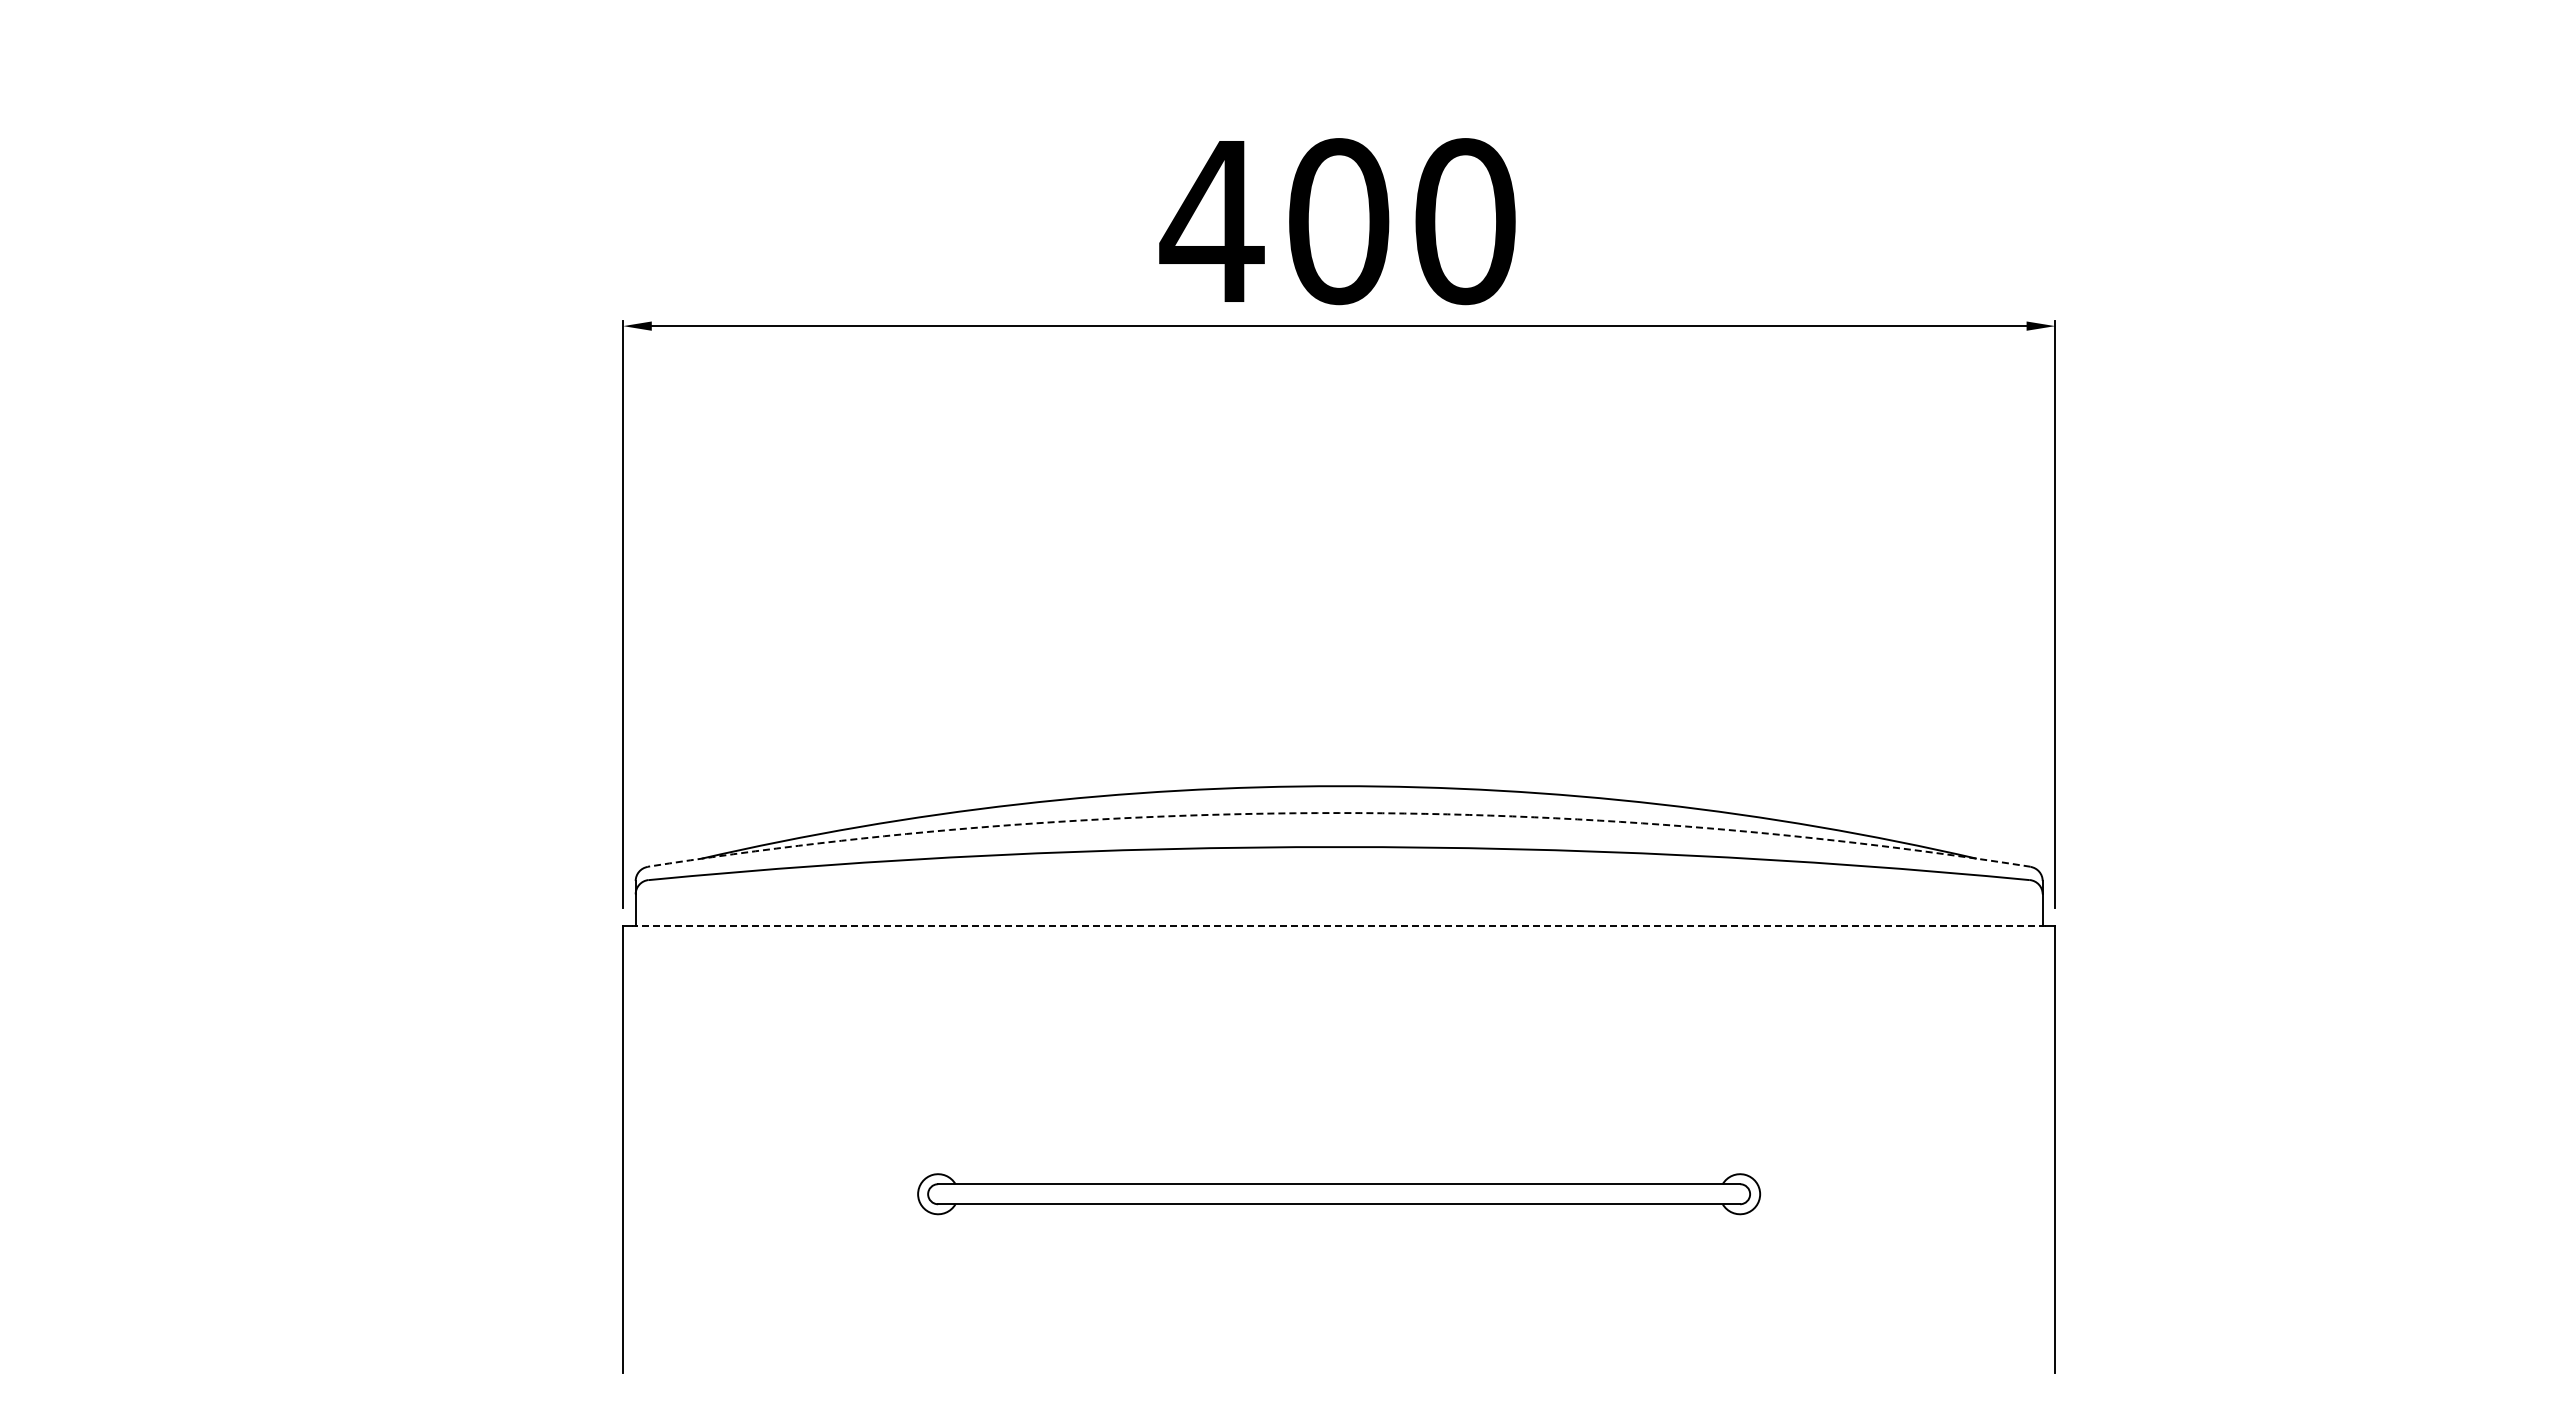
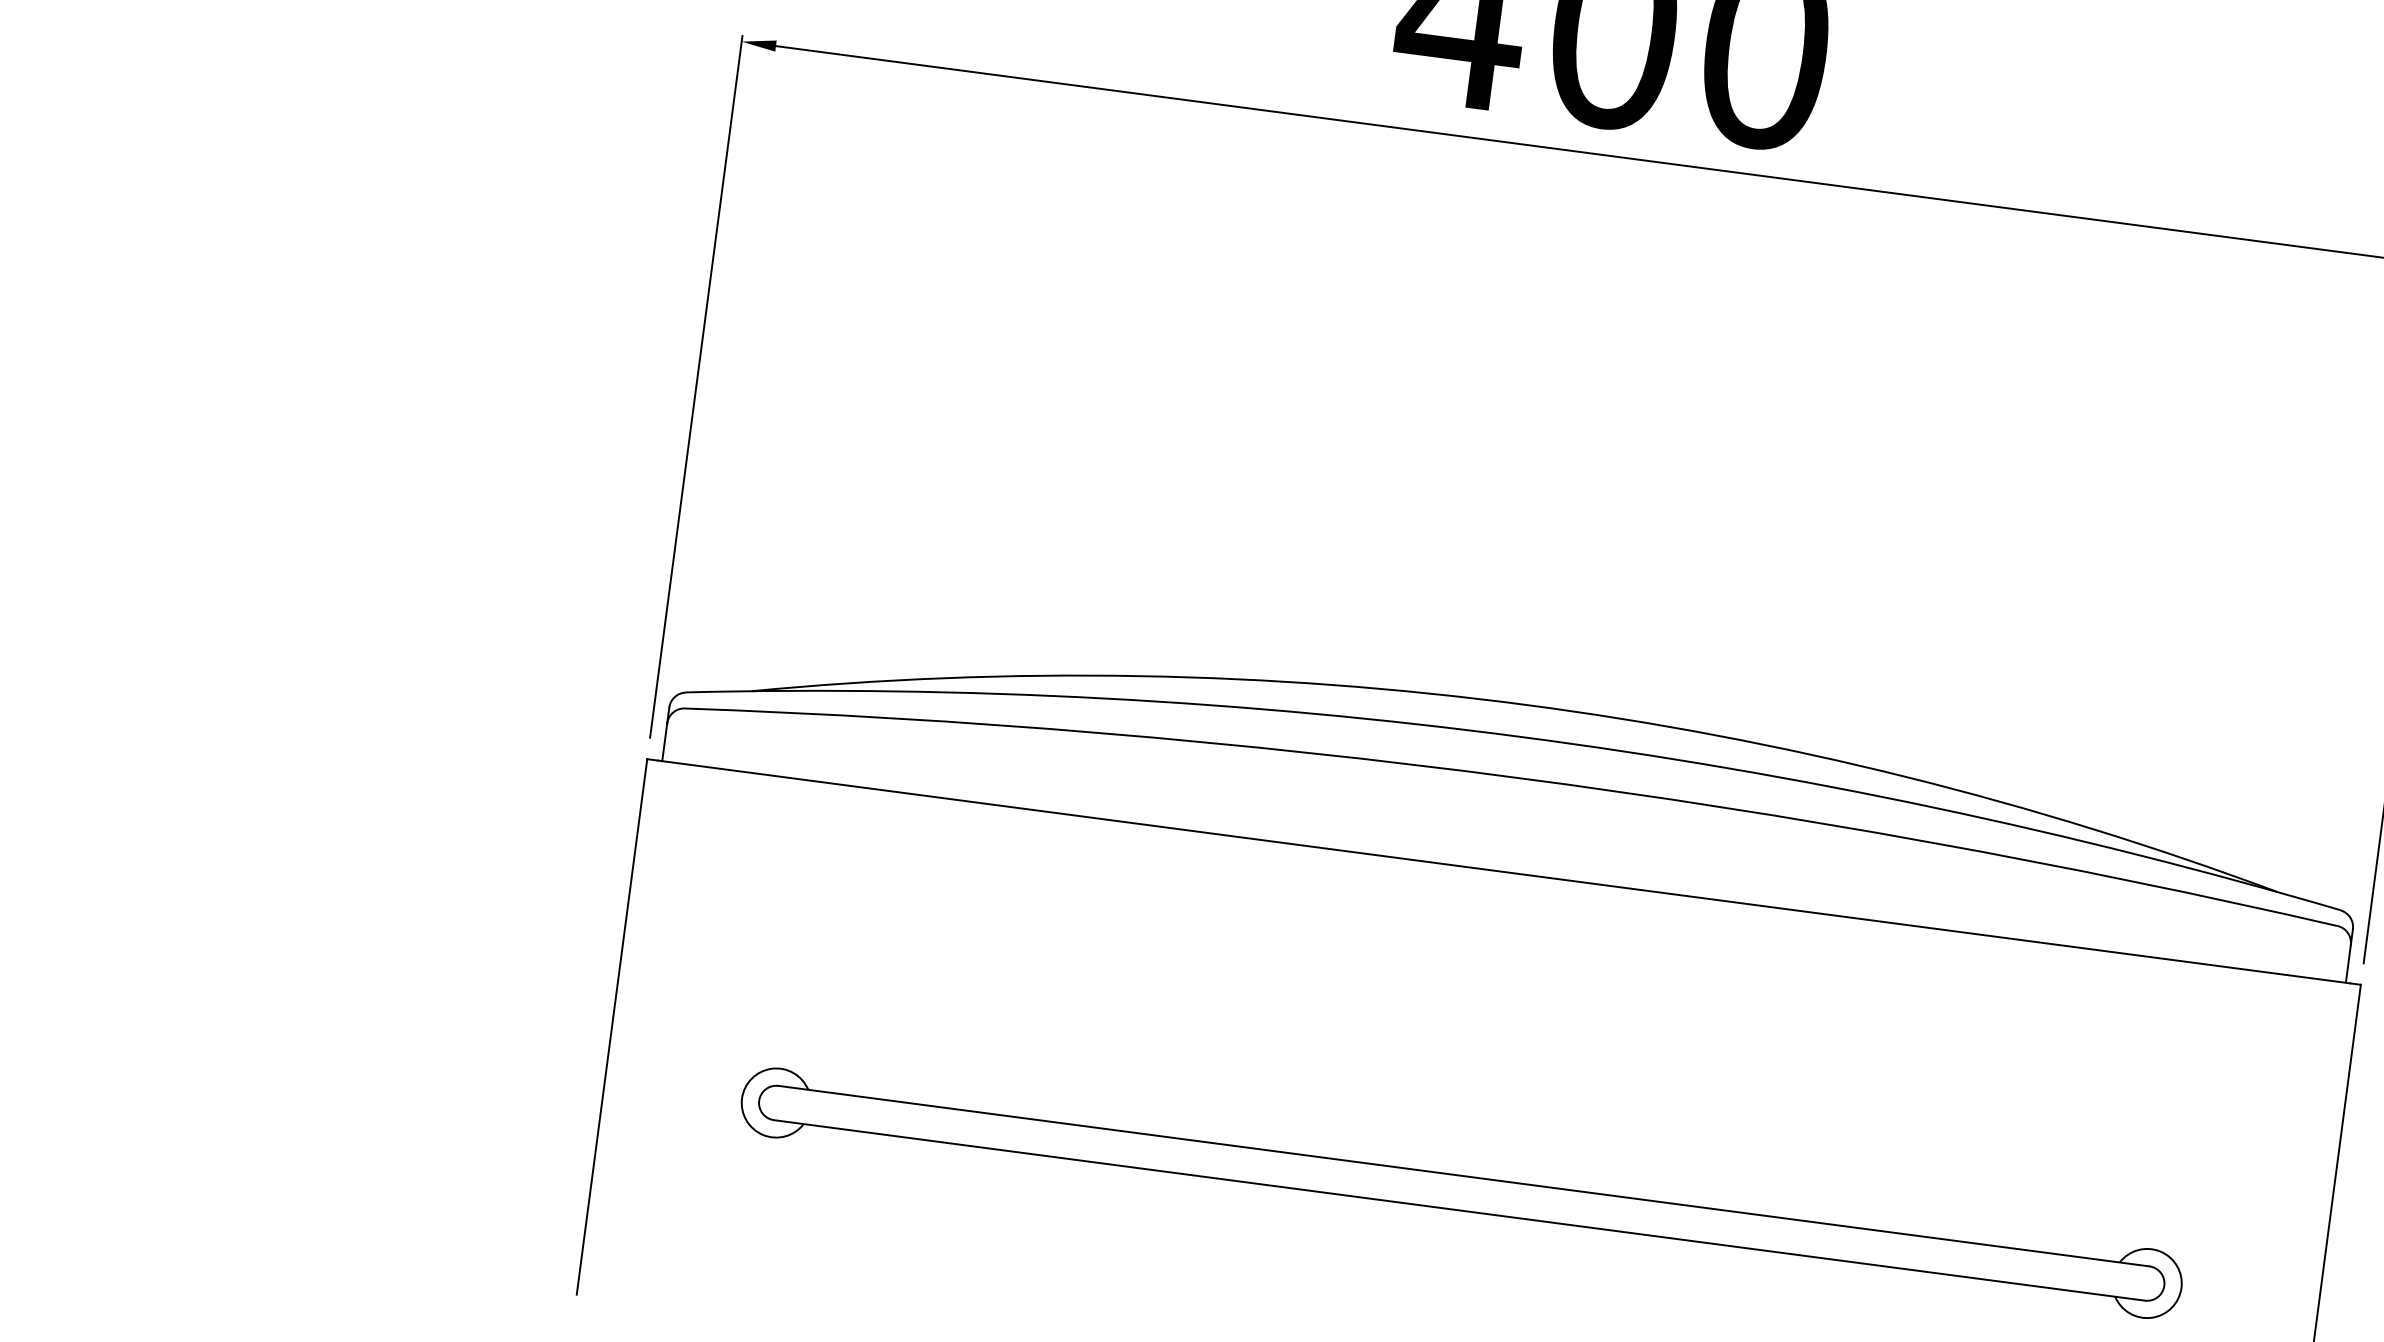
arc: (1339, 813) -> (1522, 737), dashed -> solid
line: (1338, 925) -> (1503, 871), dashed -> solid
part: (1338, 1193) -> (1461, 1192), size x1.43

